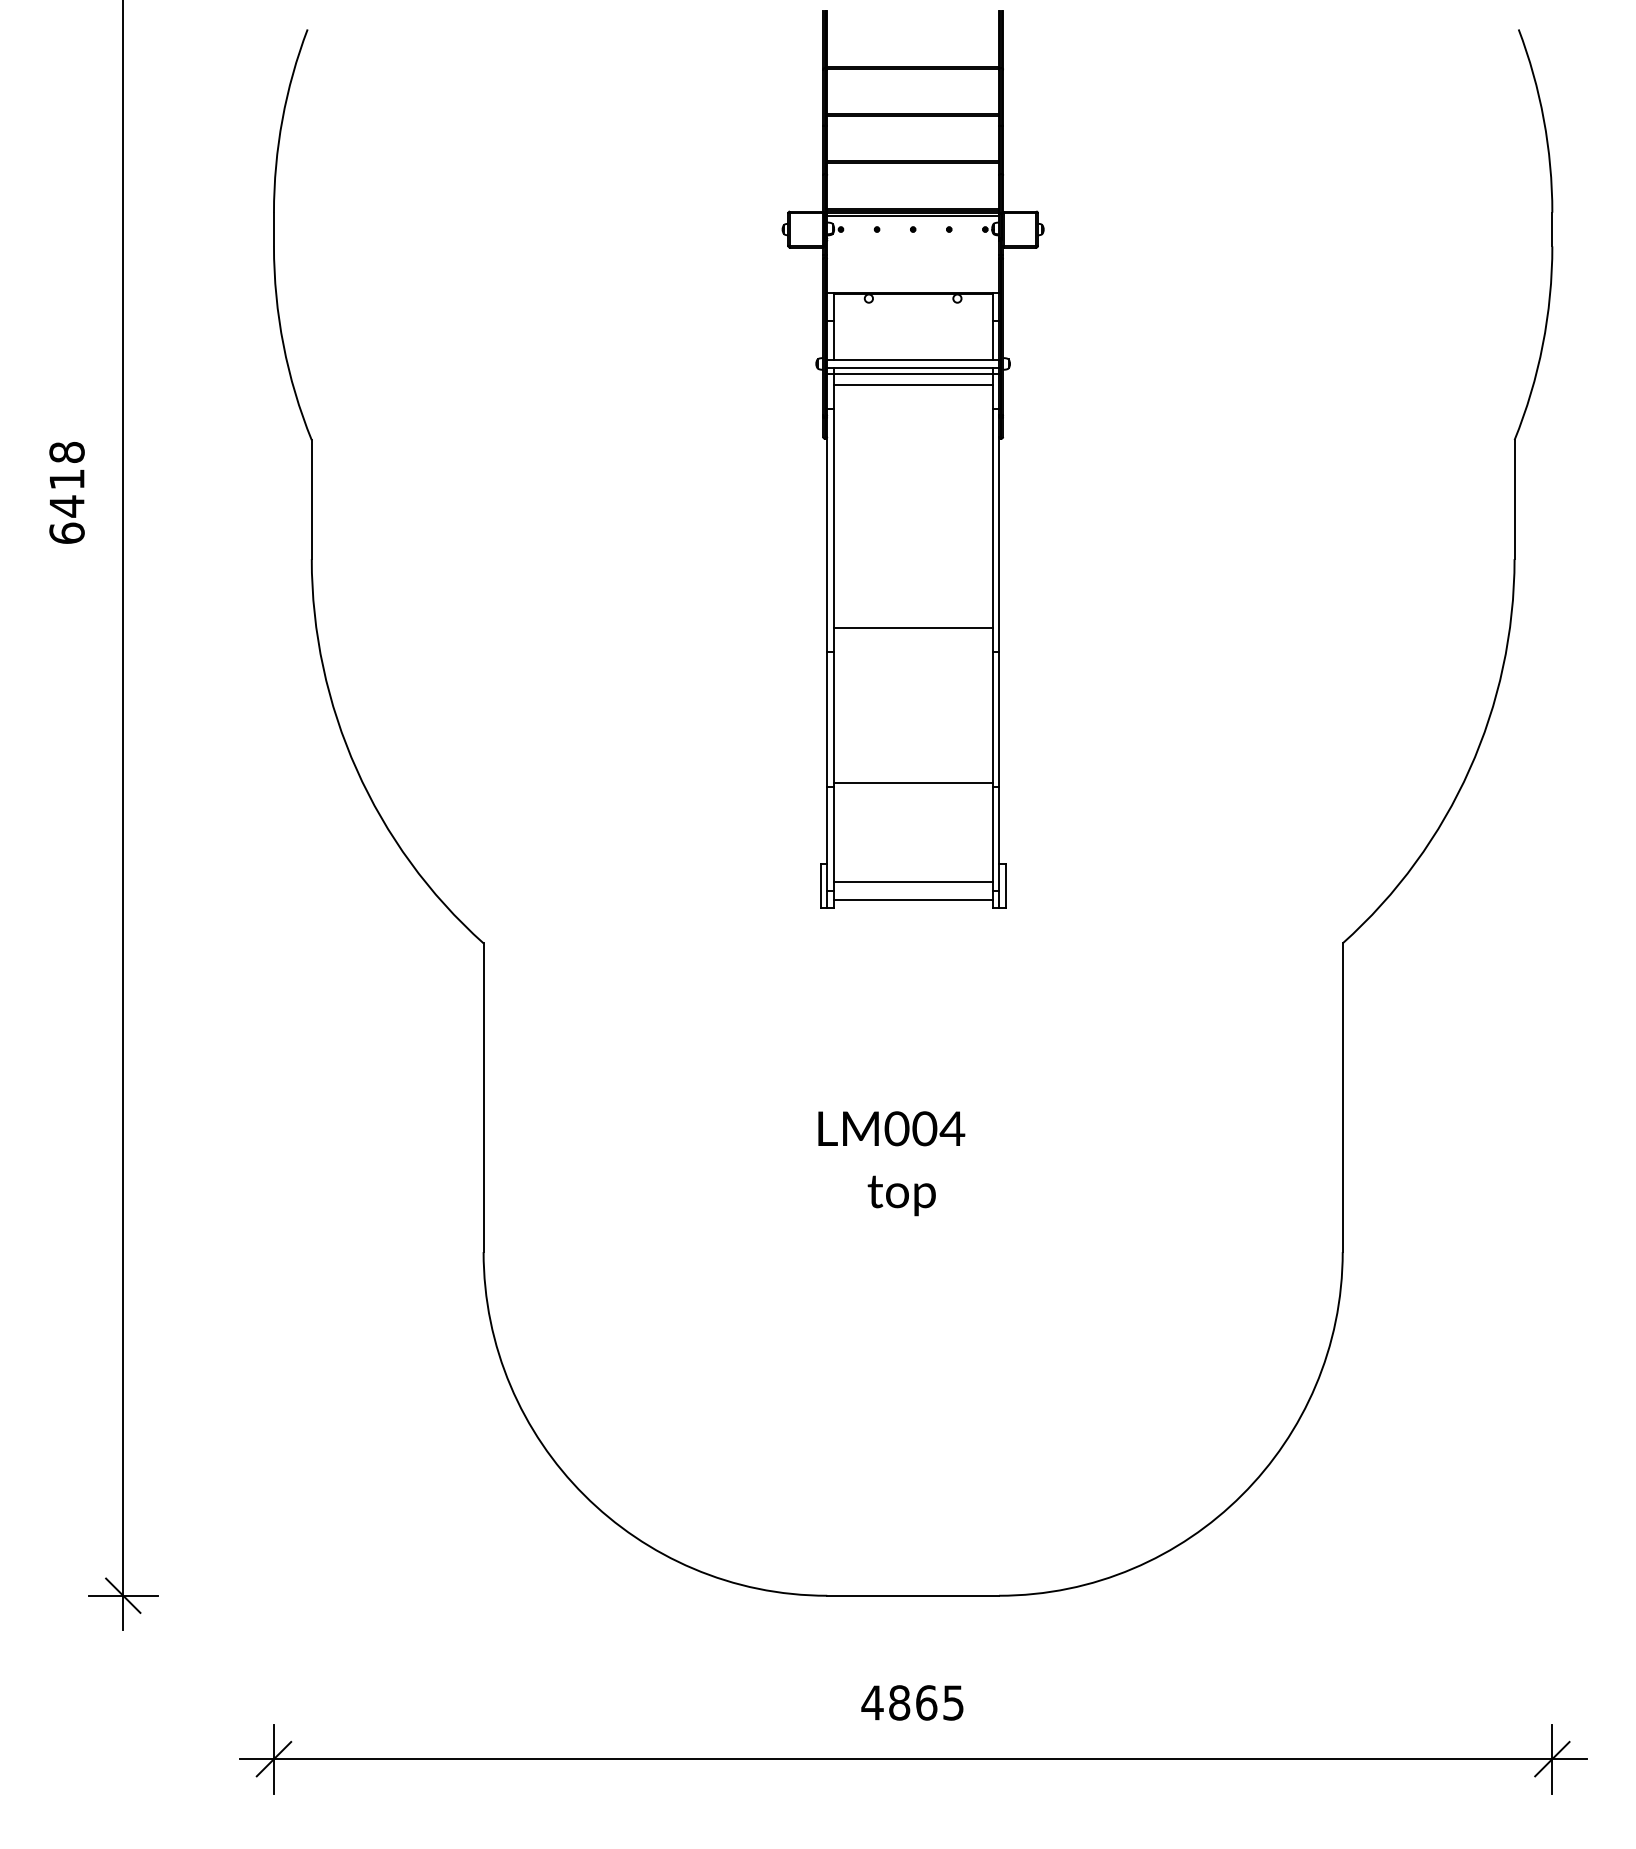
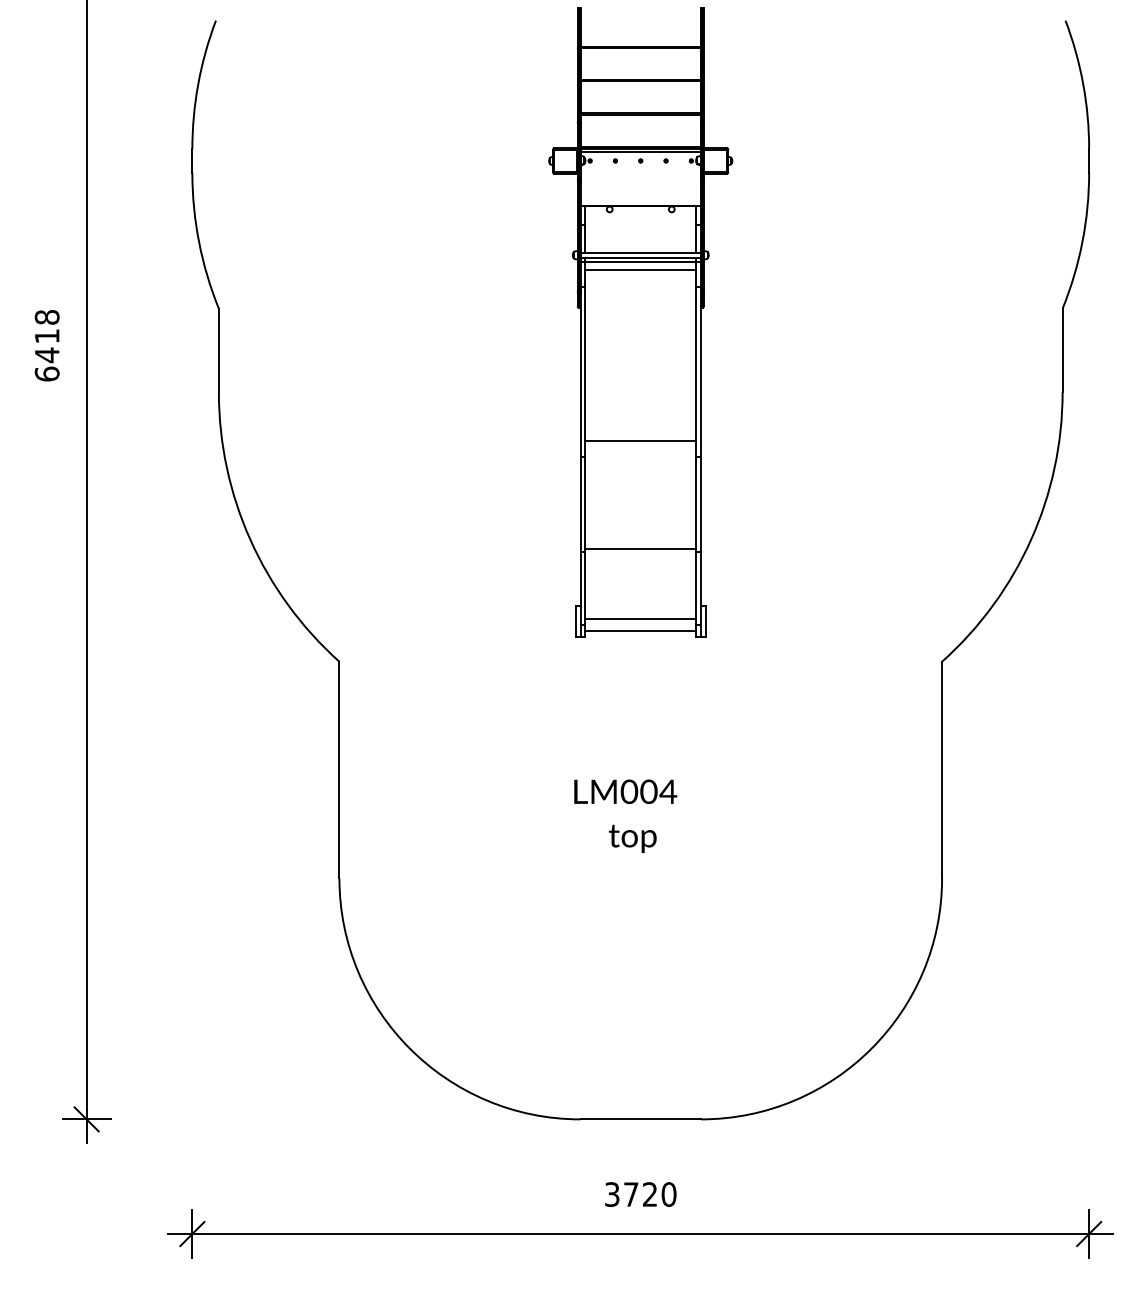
text: (912, 1702) -> (640, 1194), 4865 -> 3720

